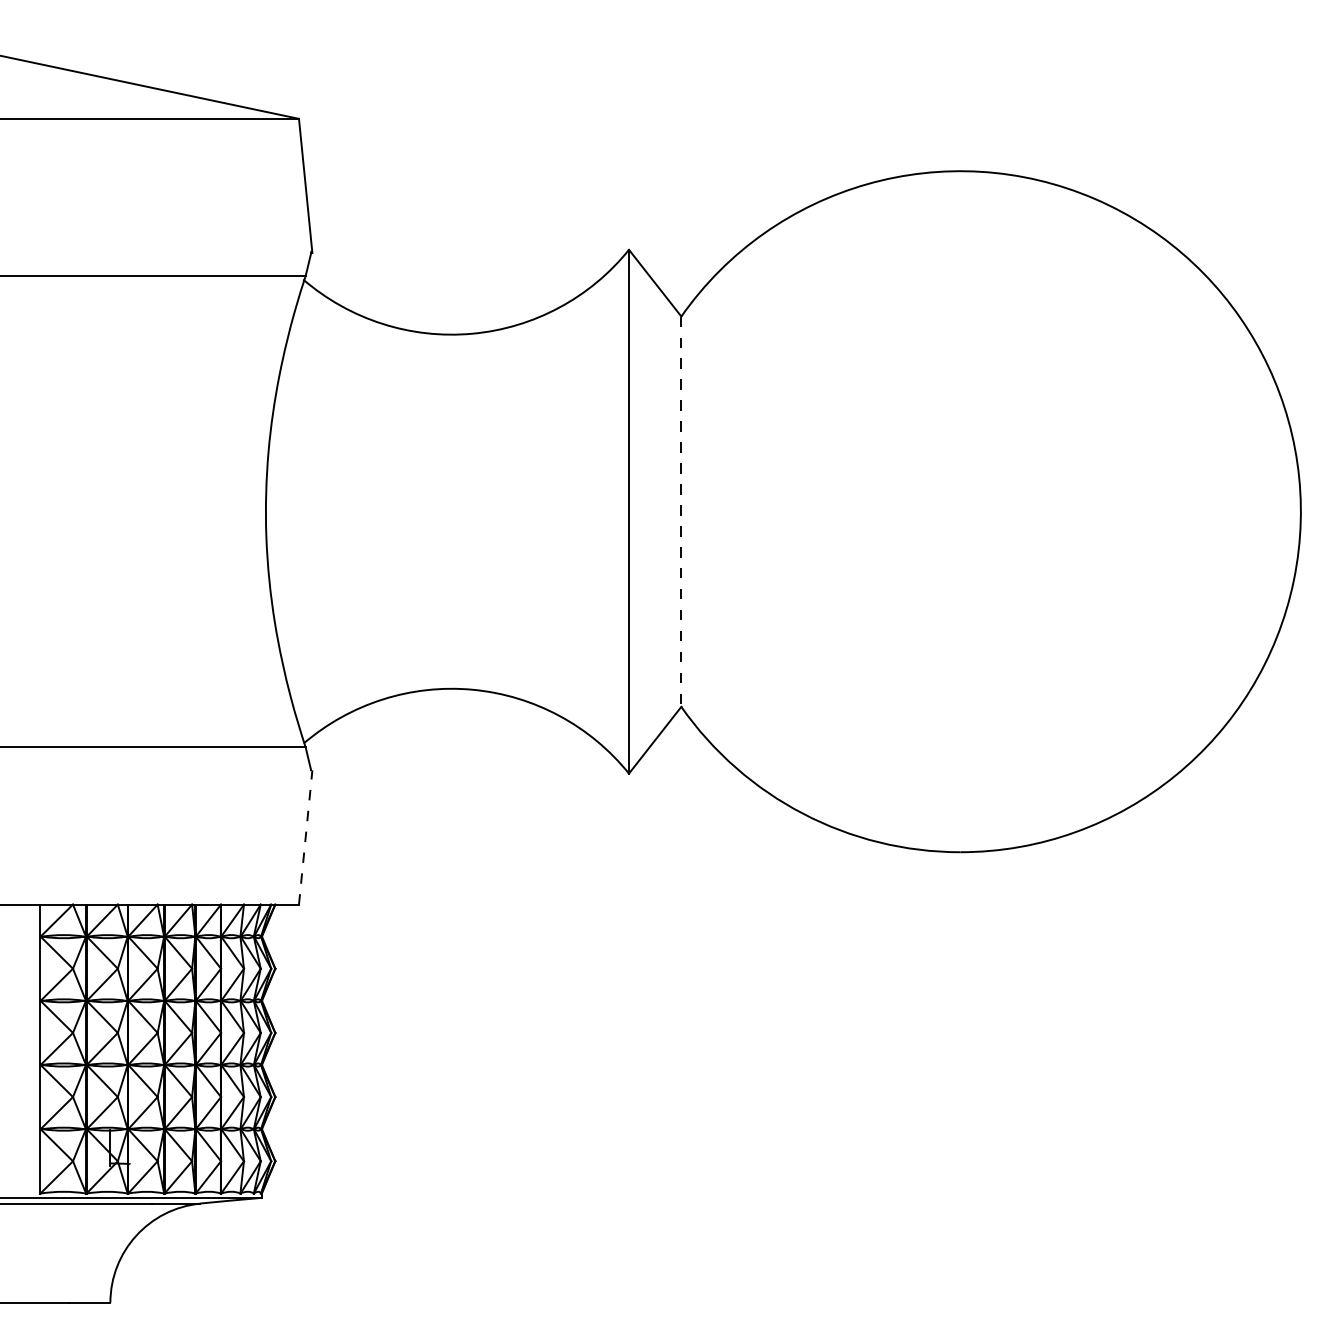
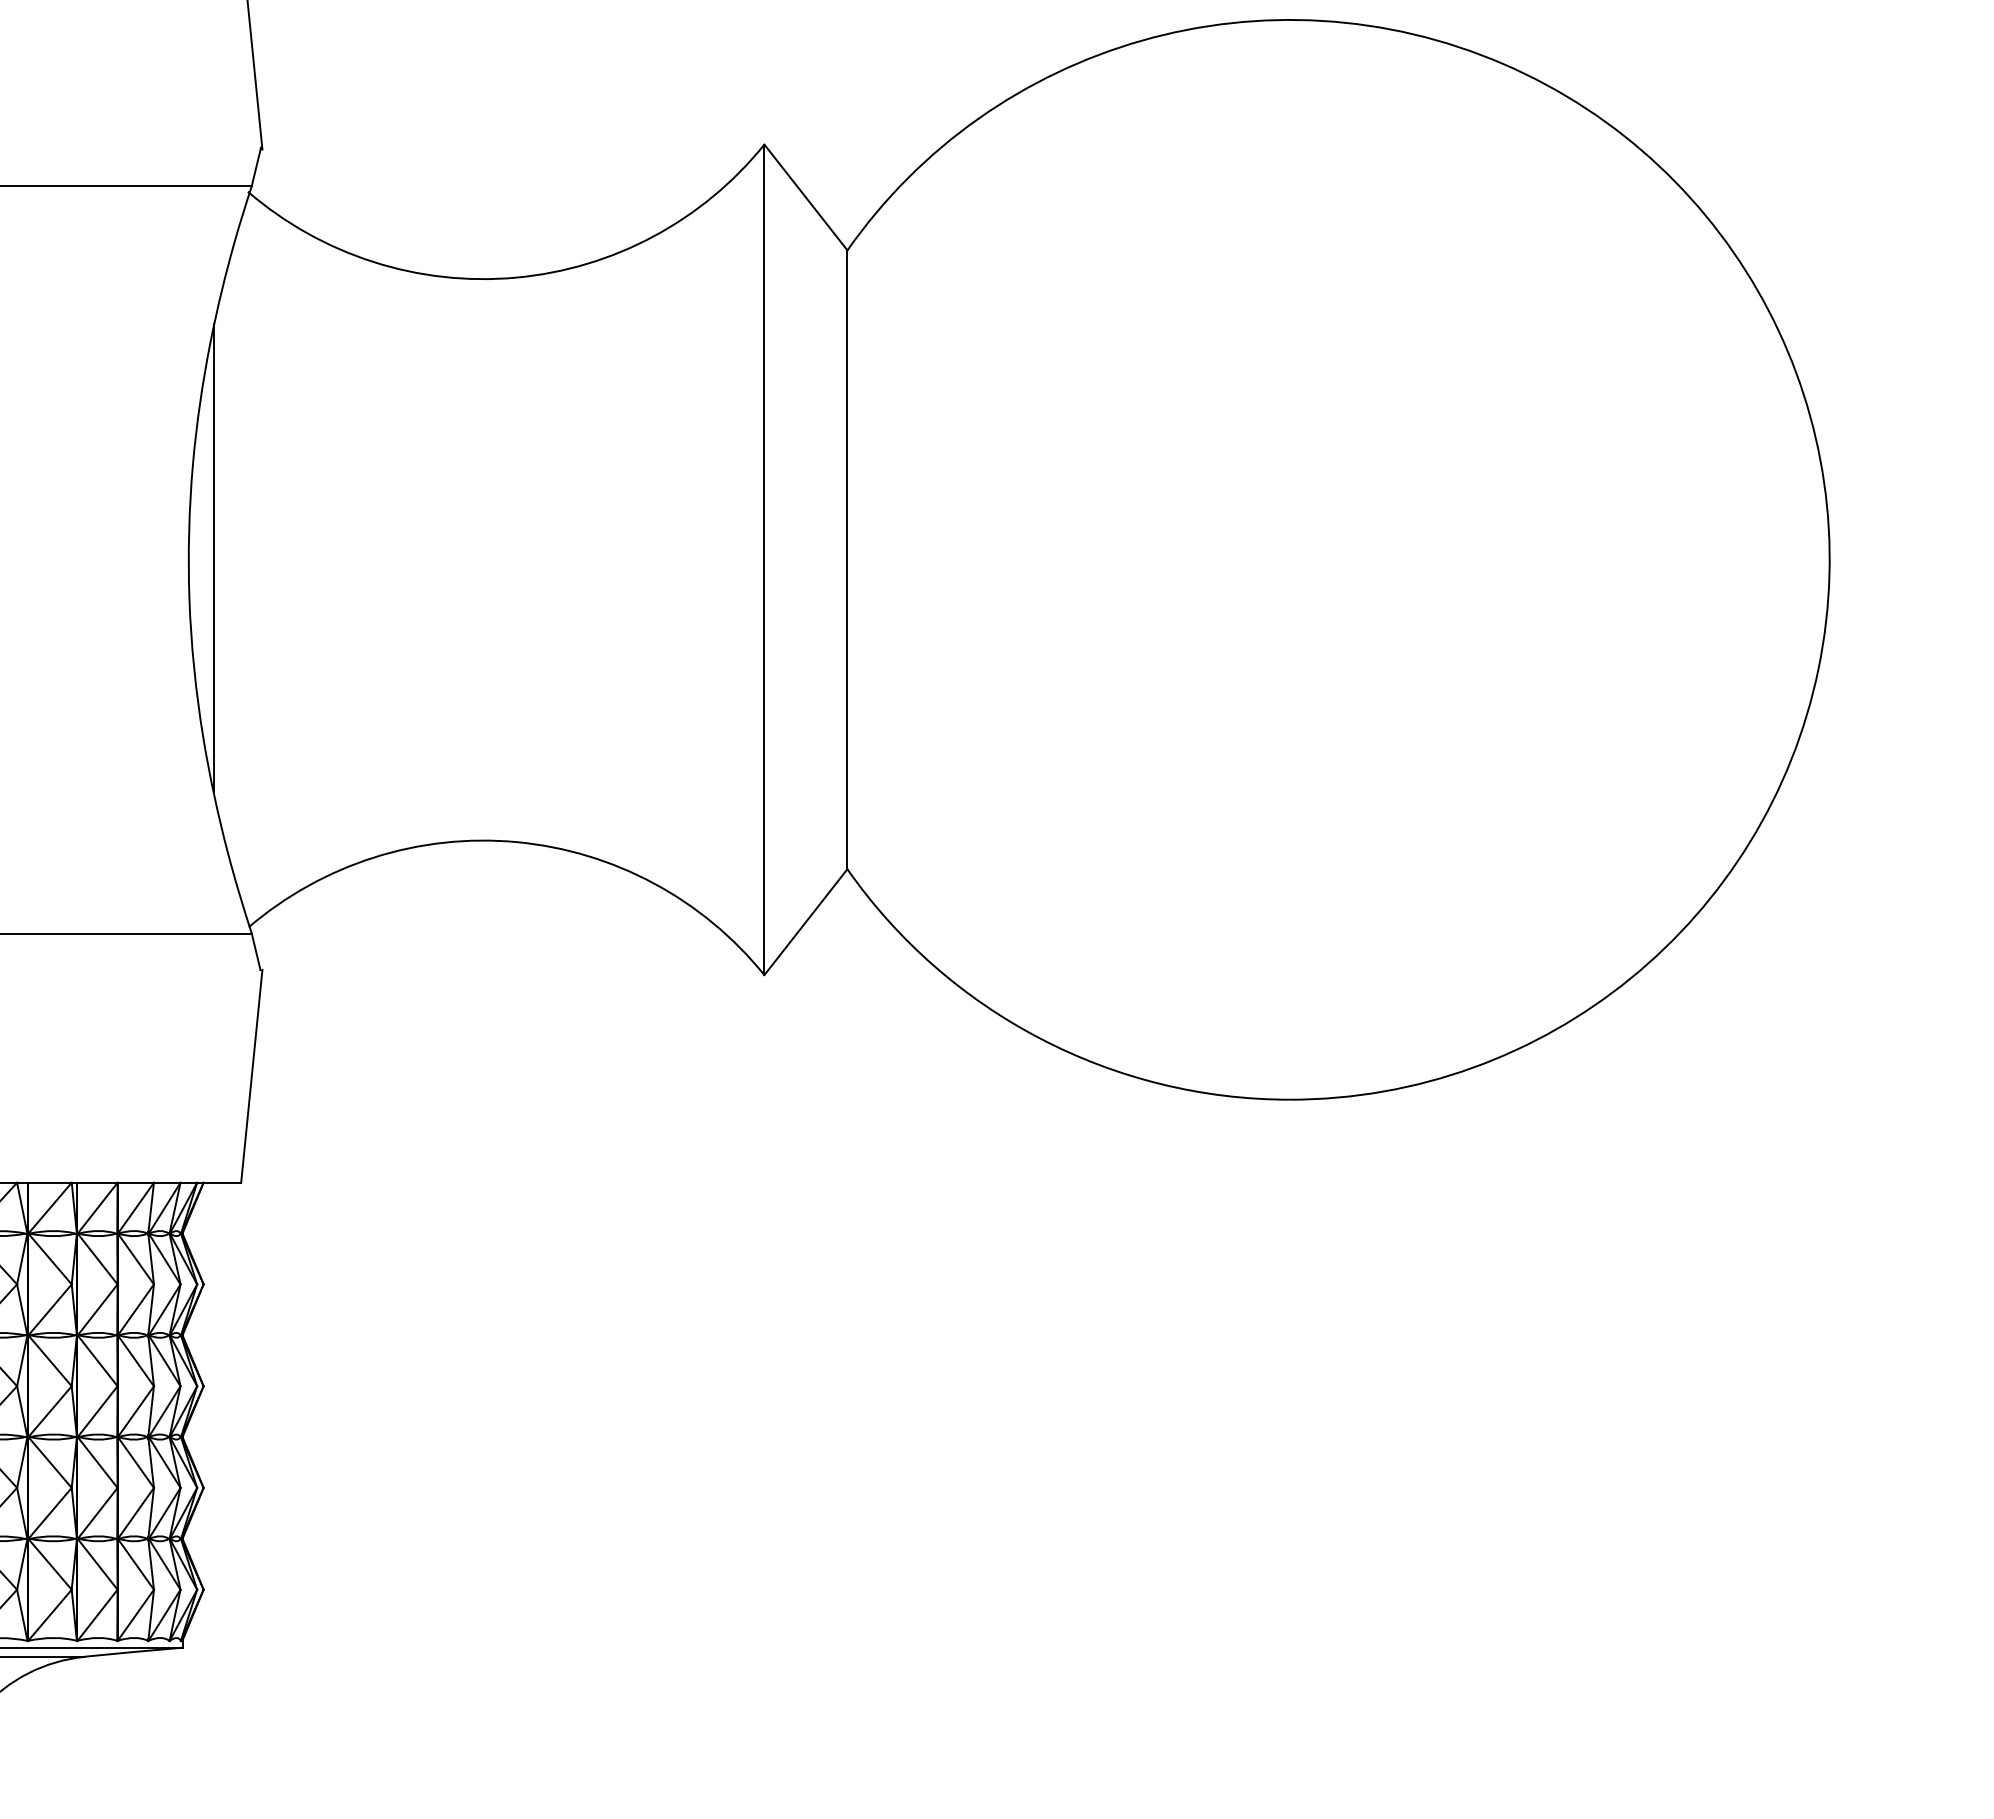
line: (281, 510) -> (213, 557), added
line: (681, 512) -> (847, 561), dashed -> solid
line: (305, 837) -> (251, 1076), dashed -> solid

